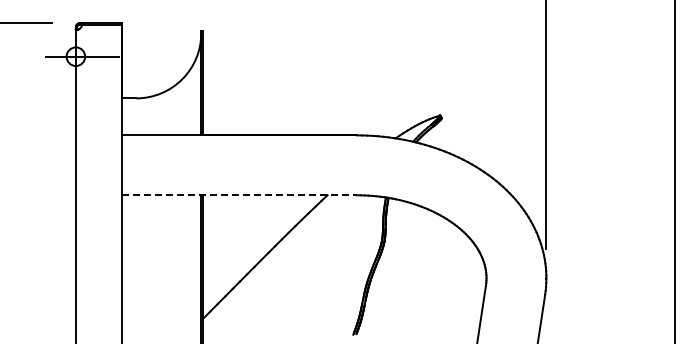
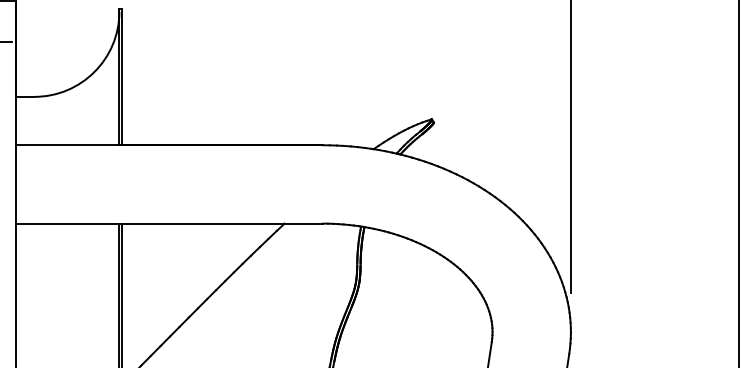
line: (240, 195) -> (170, 223), dashed -> solid

